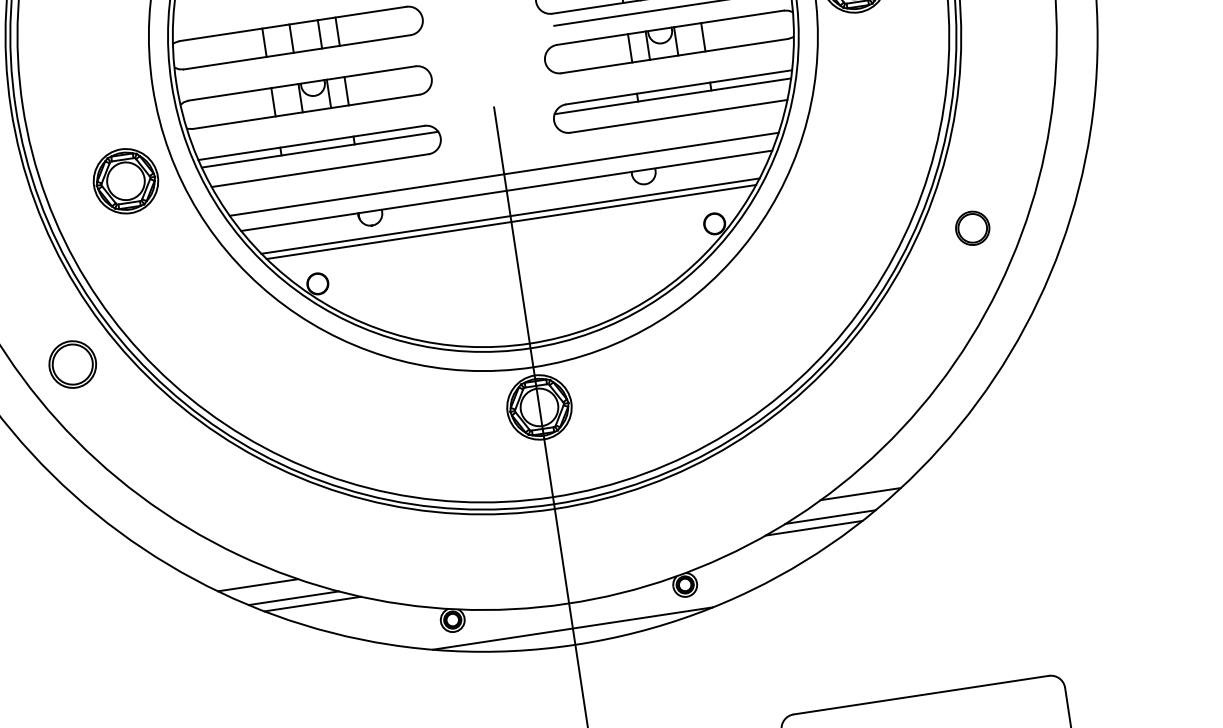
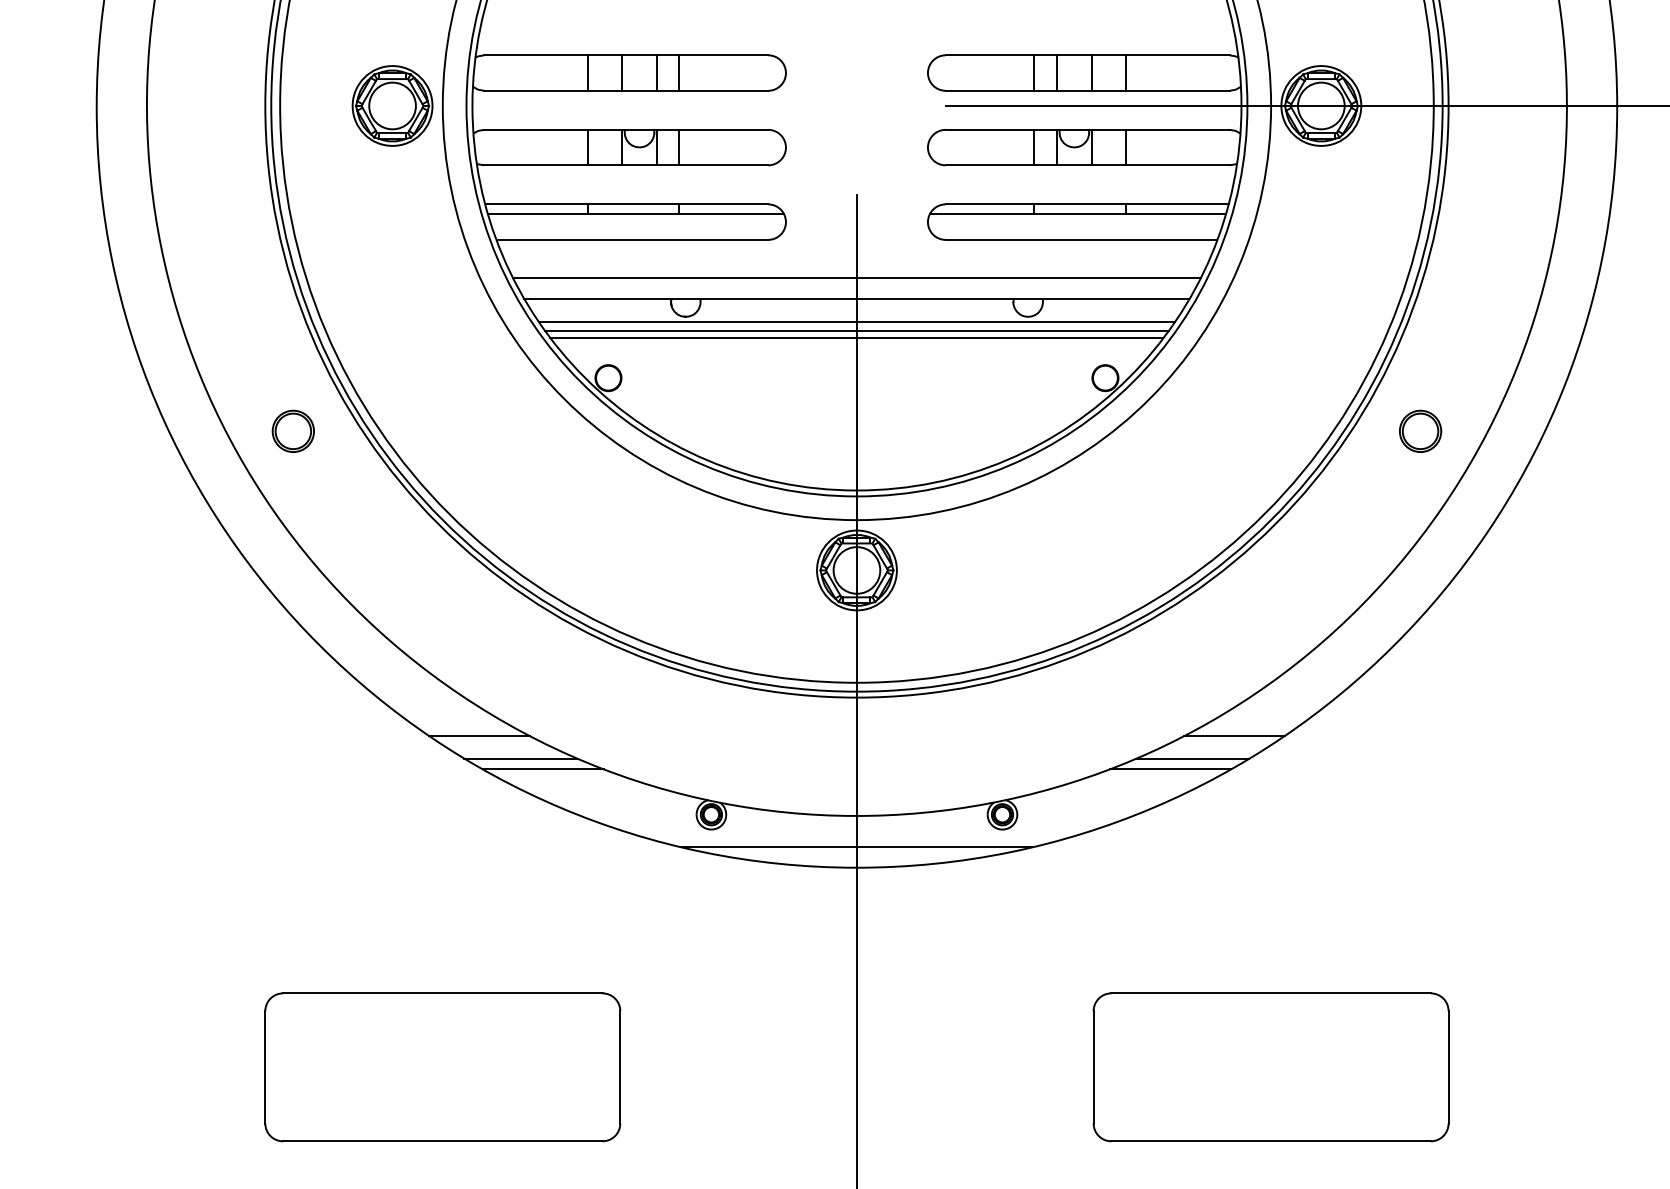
part: (125, 180) -> (392, 105), moved
line: (509, 208) -> (856, 321), added
part: (71, 363) -> (292, 430), size x0.71

